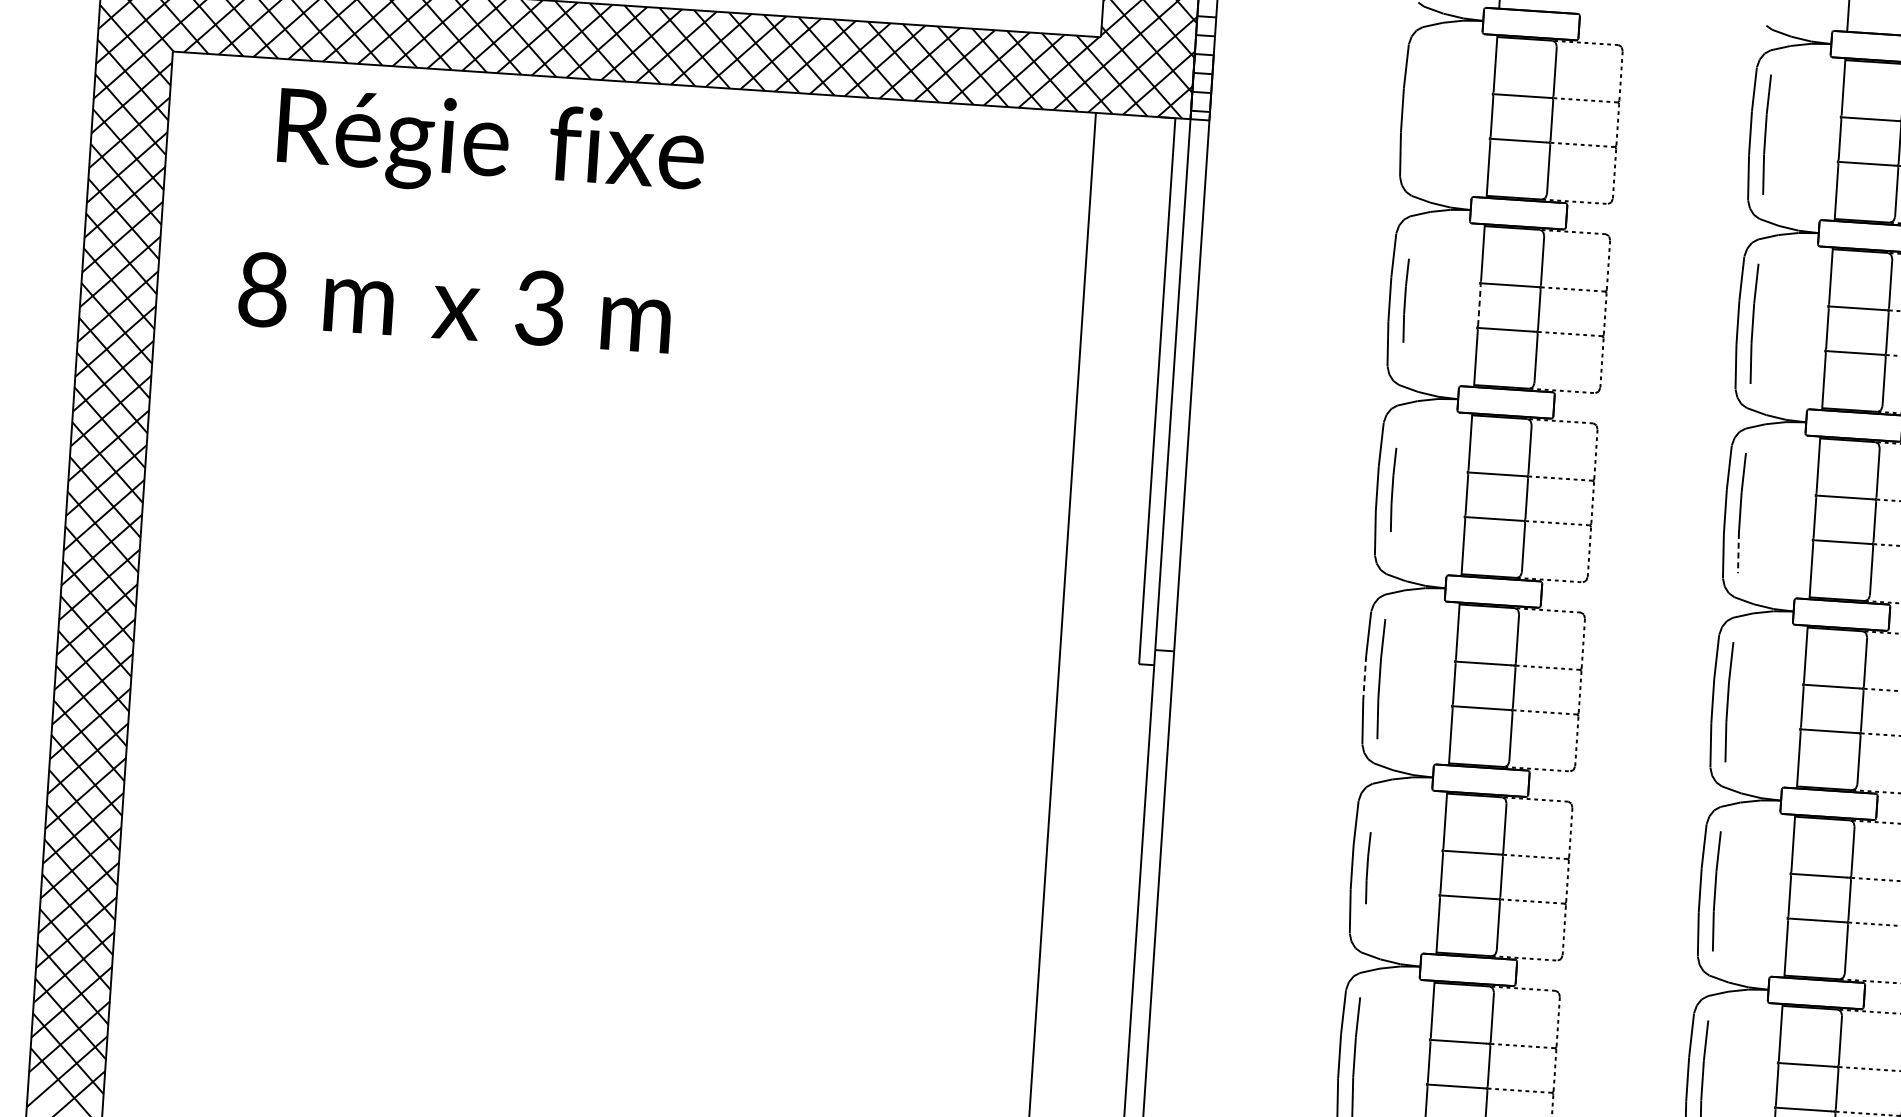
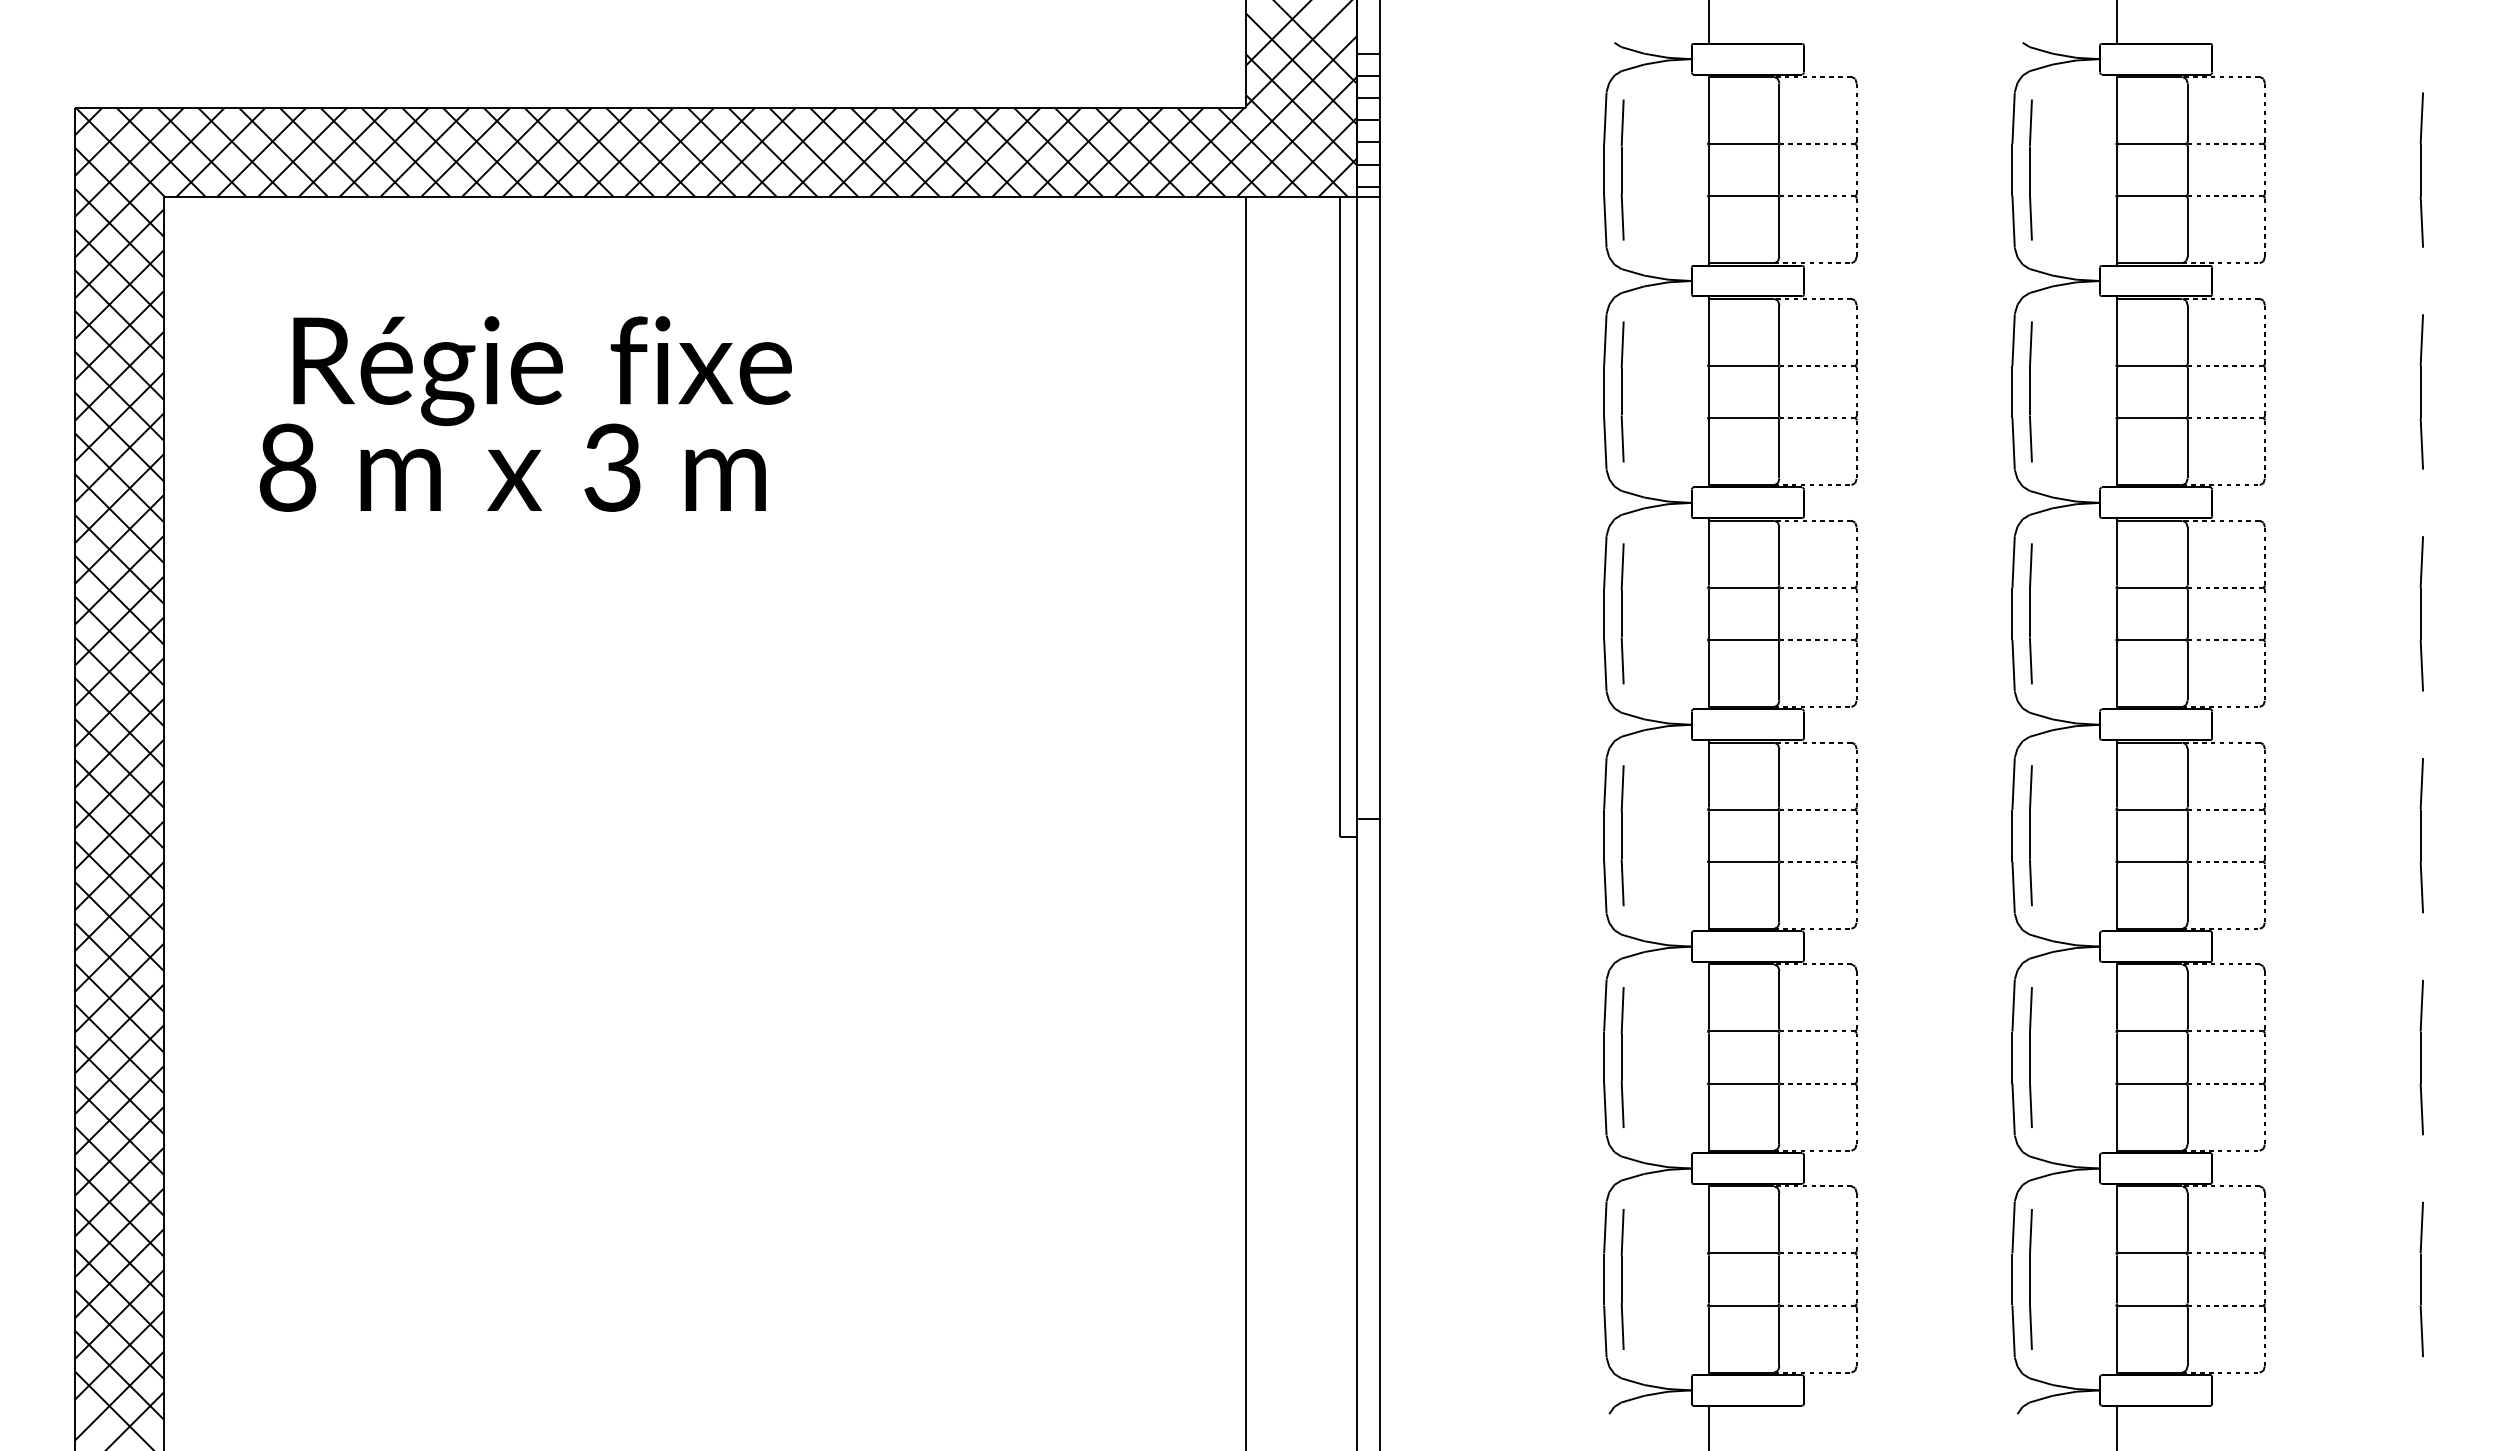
part: (1418, 111) -> (1622, 169), added
text: (490, 147) -> (542, 371), moved
part: (1405, 300) -> (1622, 391), size x1.43
line: (1479, 305) -> (1709, 391), dashed -> solid
part: (1392, 489) -> (1622, 613), size x1.43
line: (1738, 552) -> (2030, 660), dashed -> solid
line: (1365, 677) -> (1604, 835), dashed -> solid
part: (1367, 868) -> (1622, 1057), size x1.67

